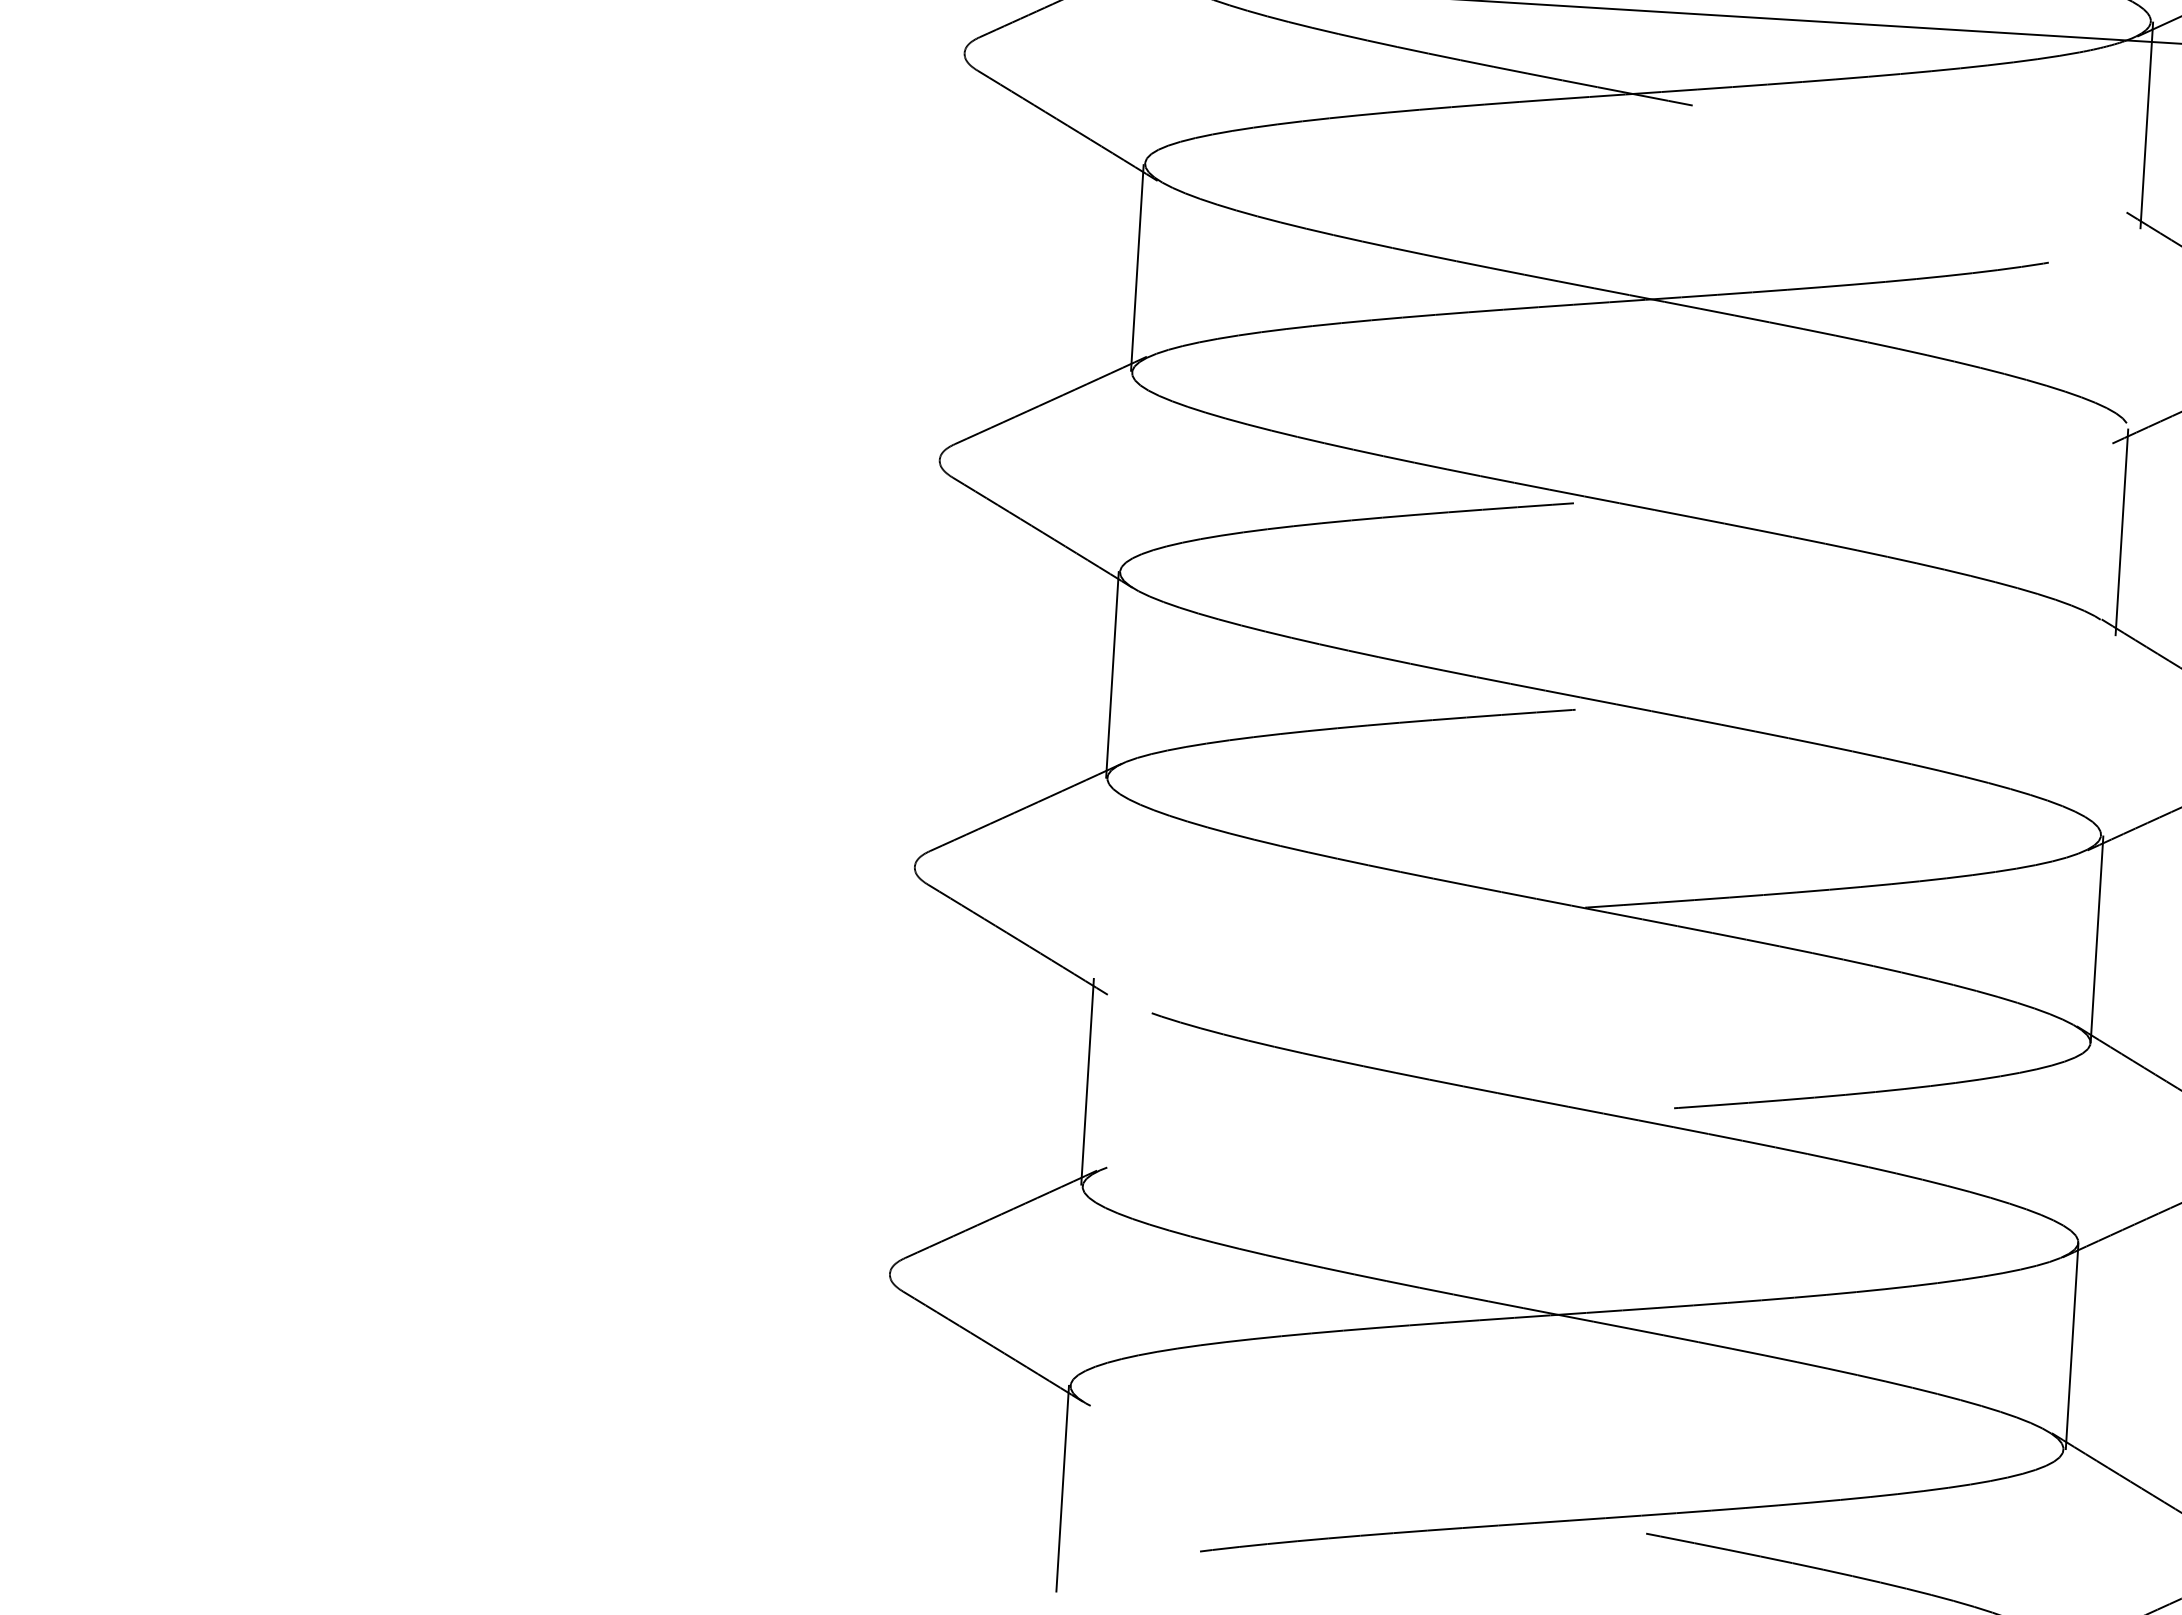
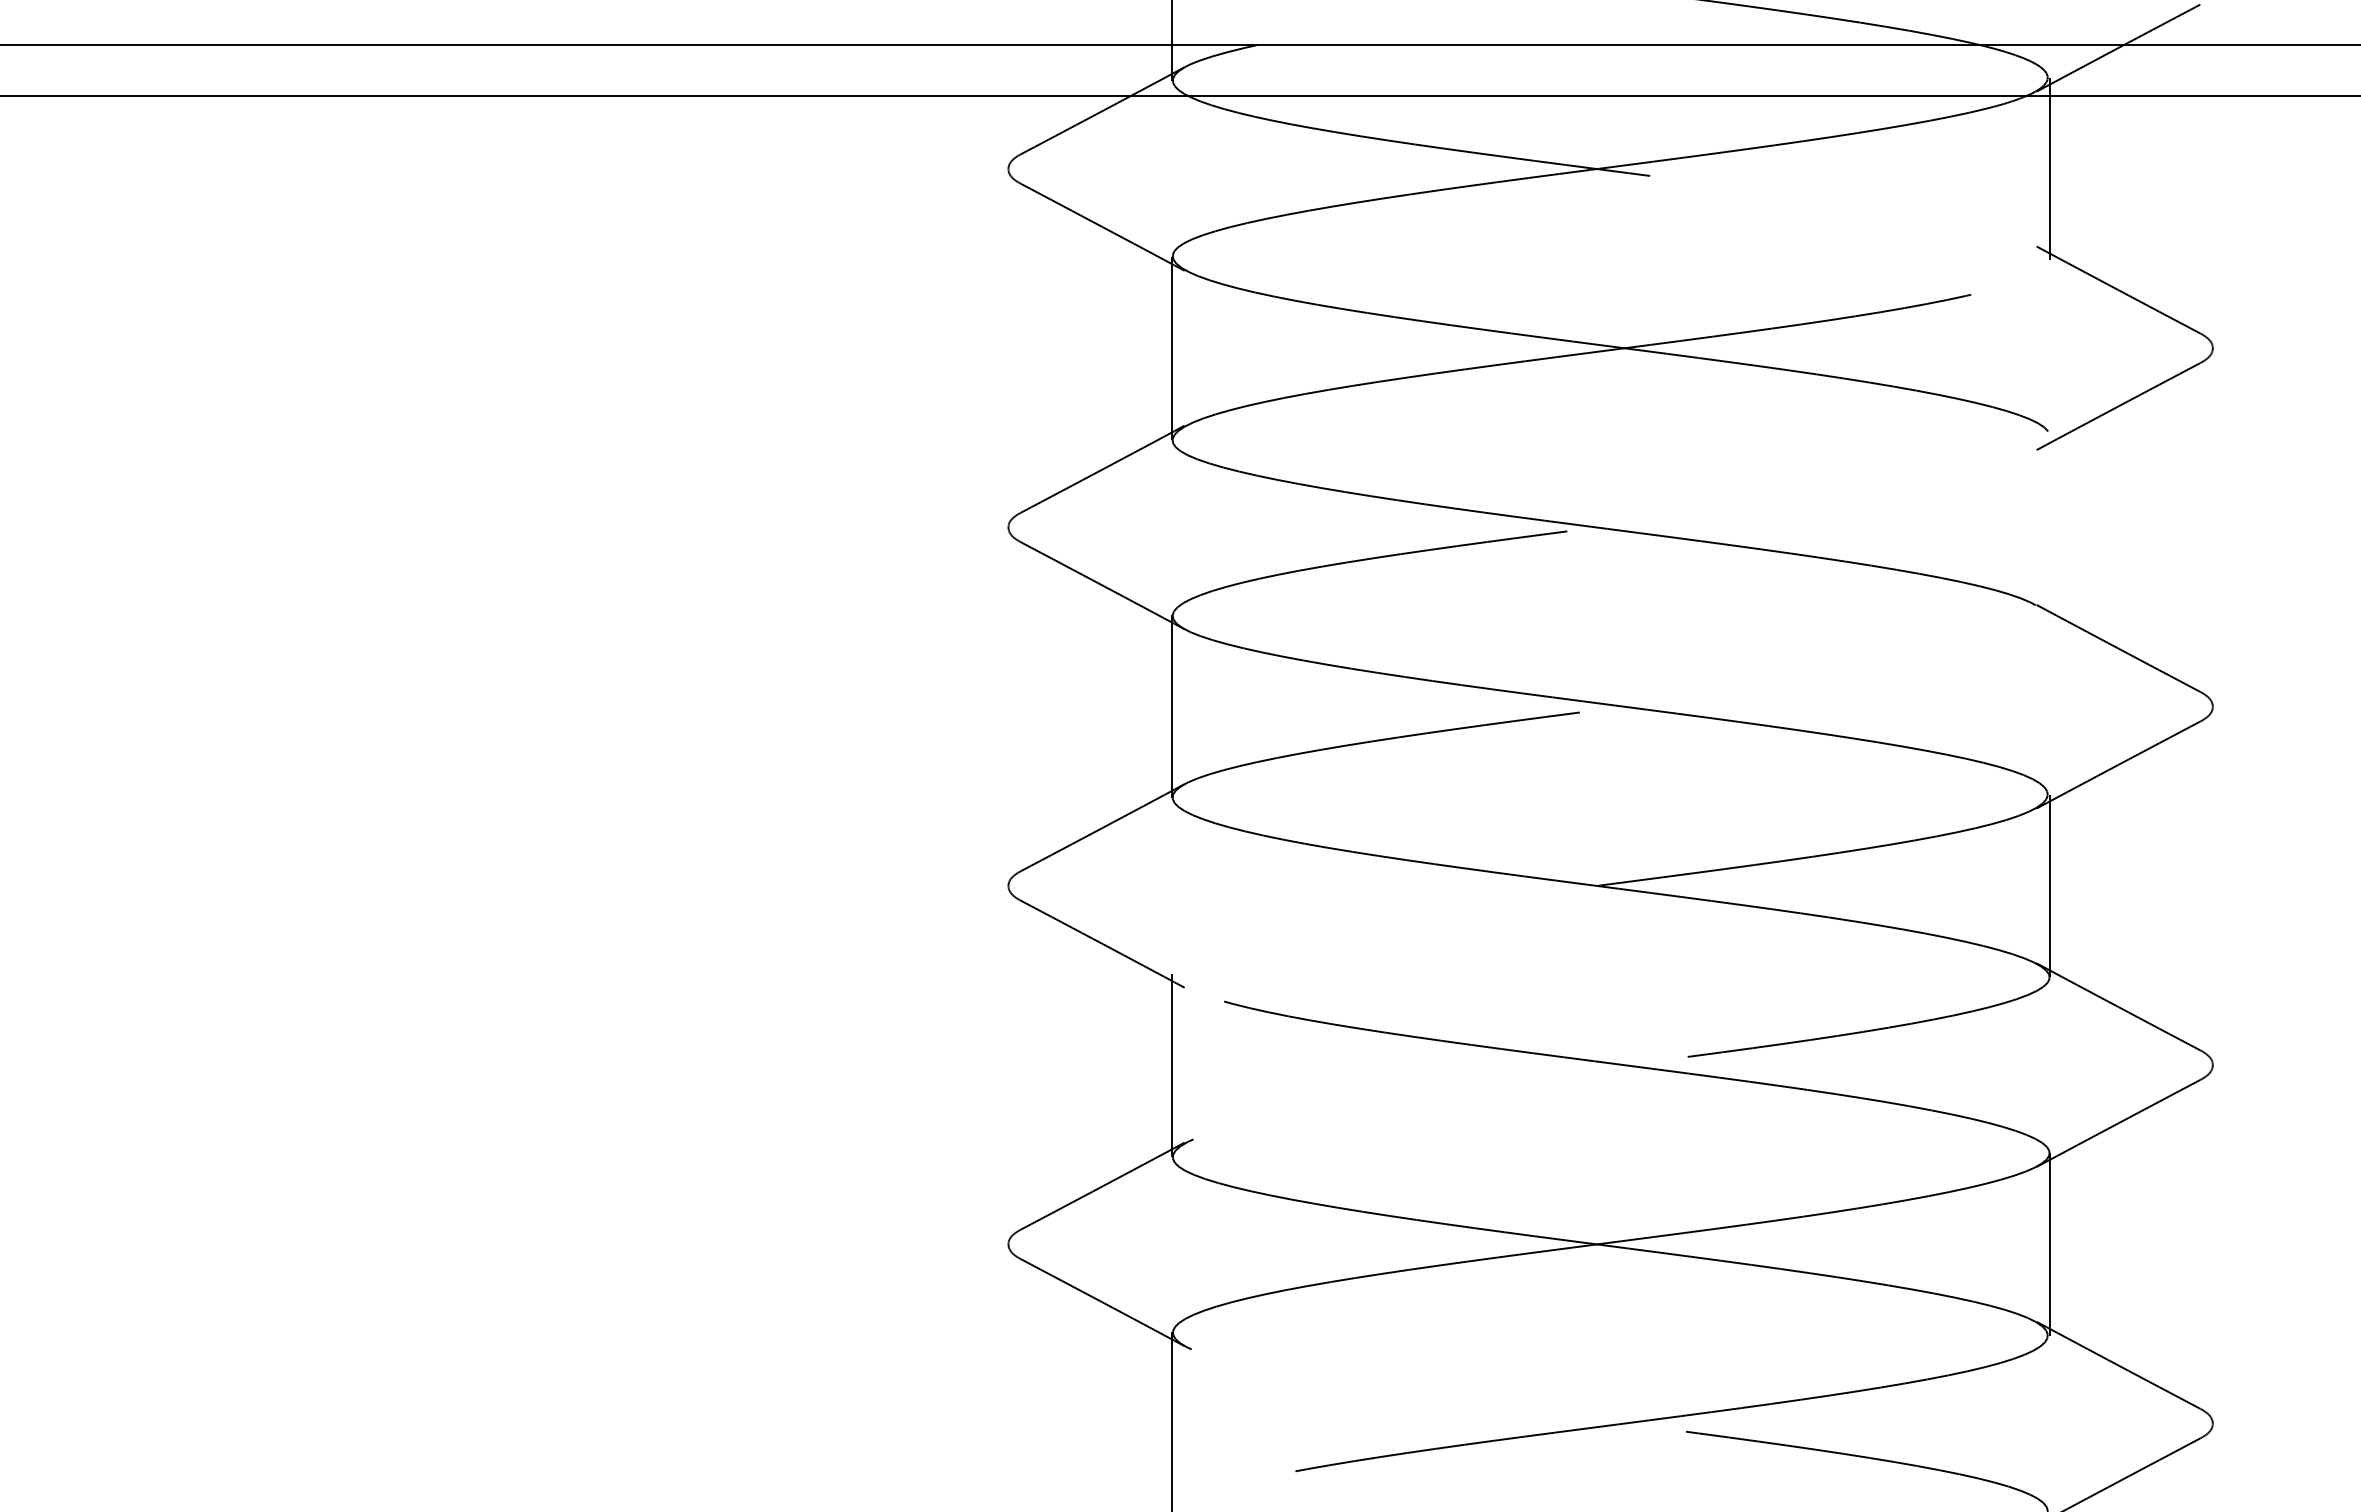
line: (2121, 532) -> (2049, 527), removed

